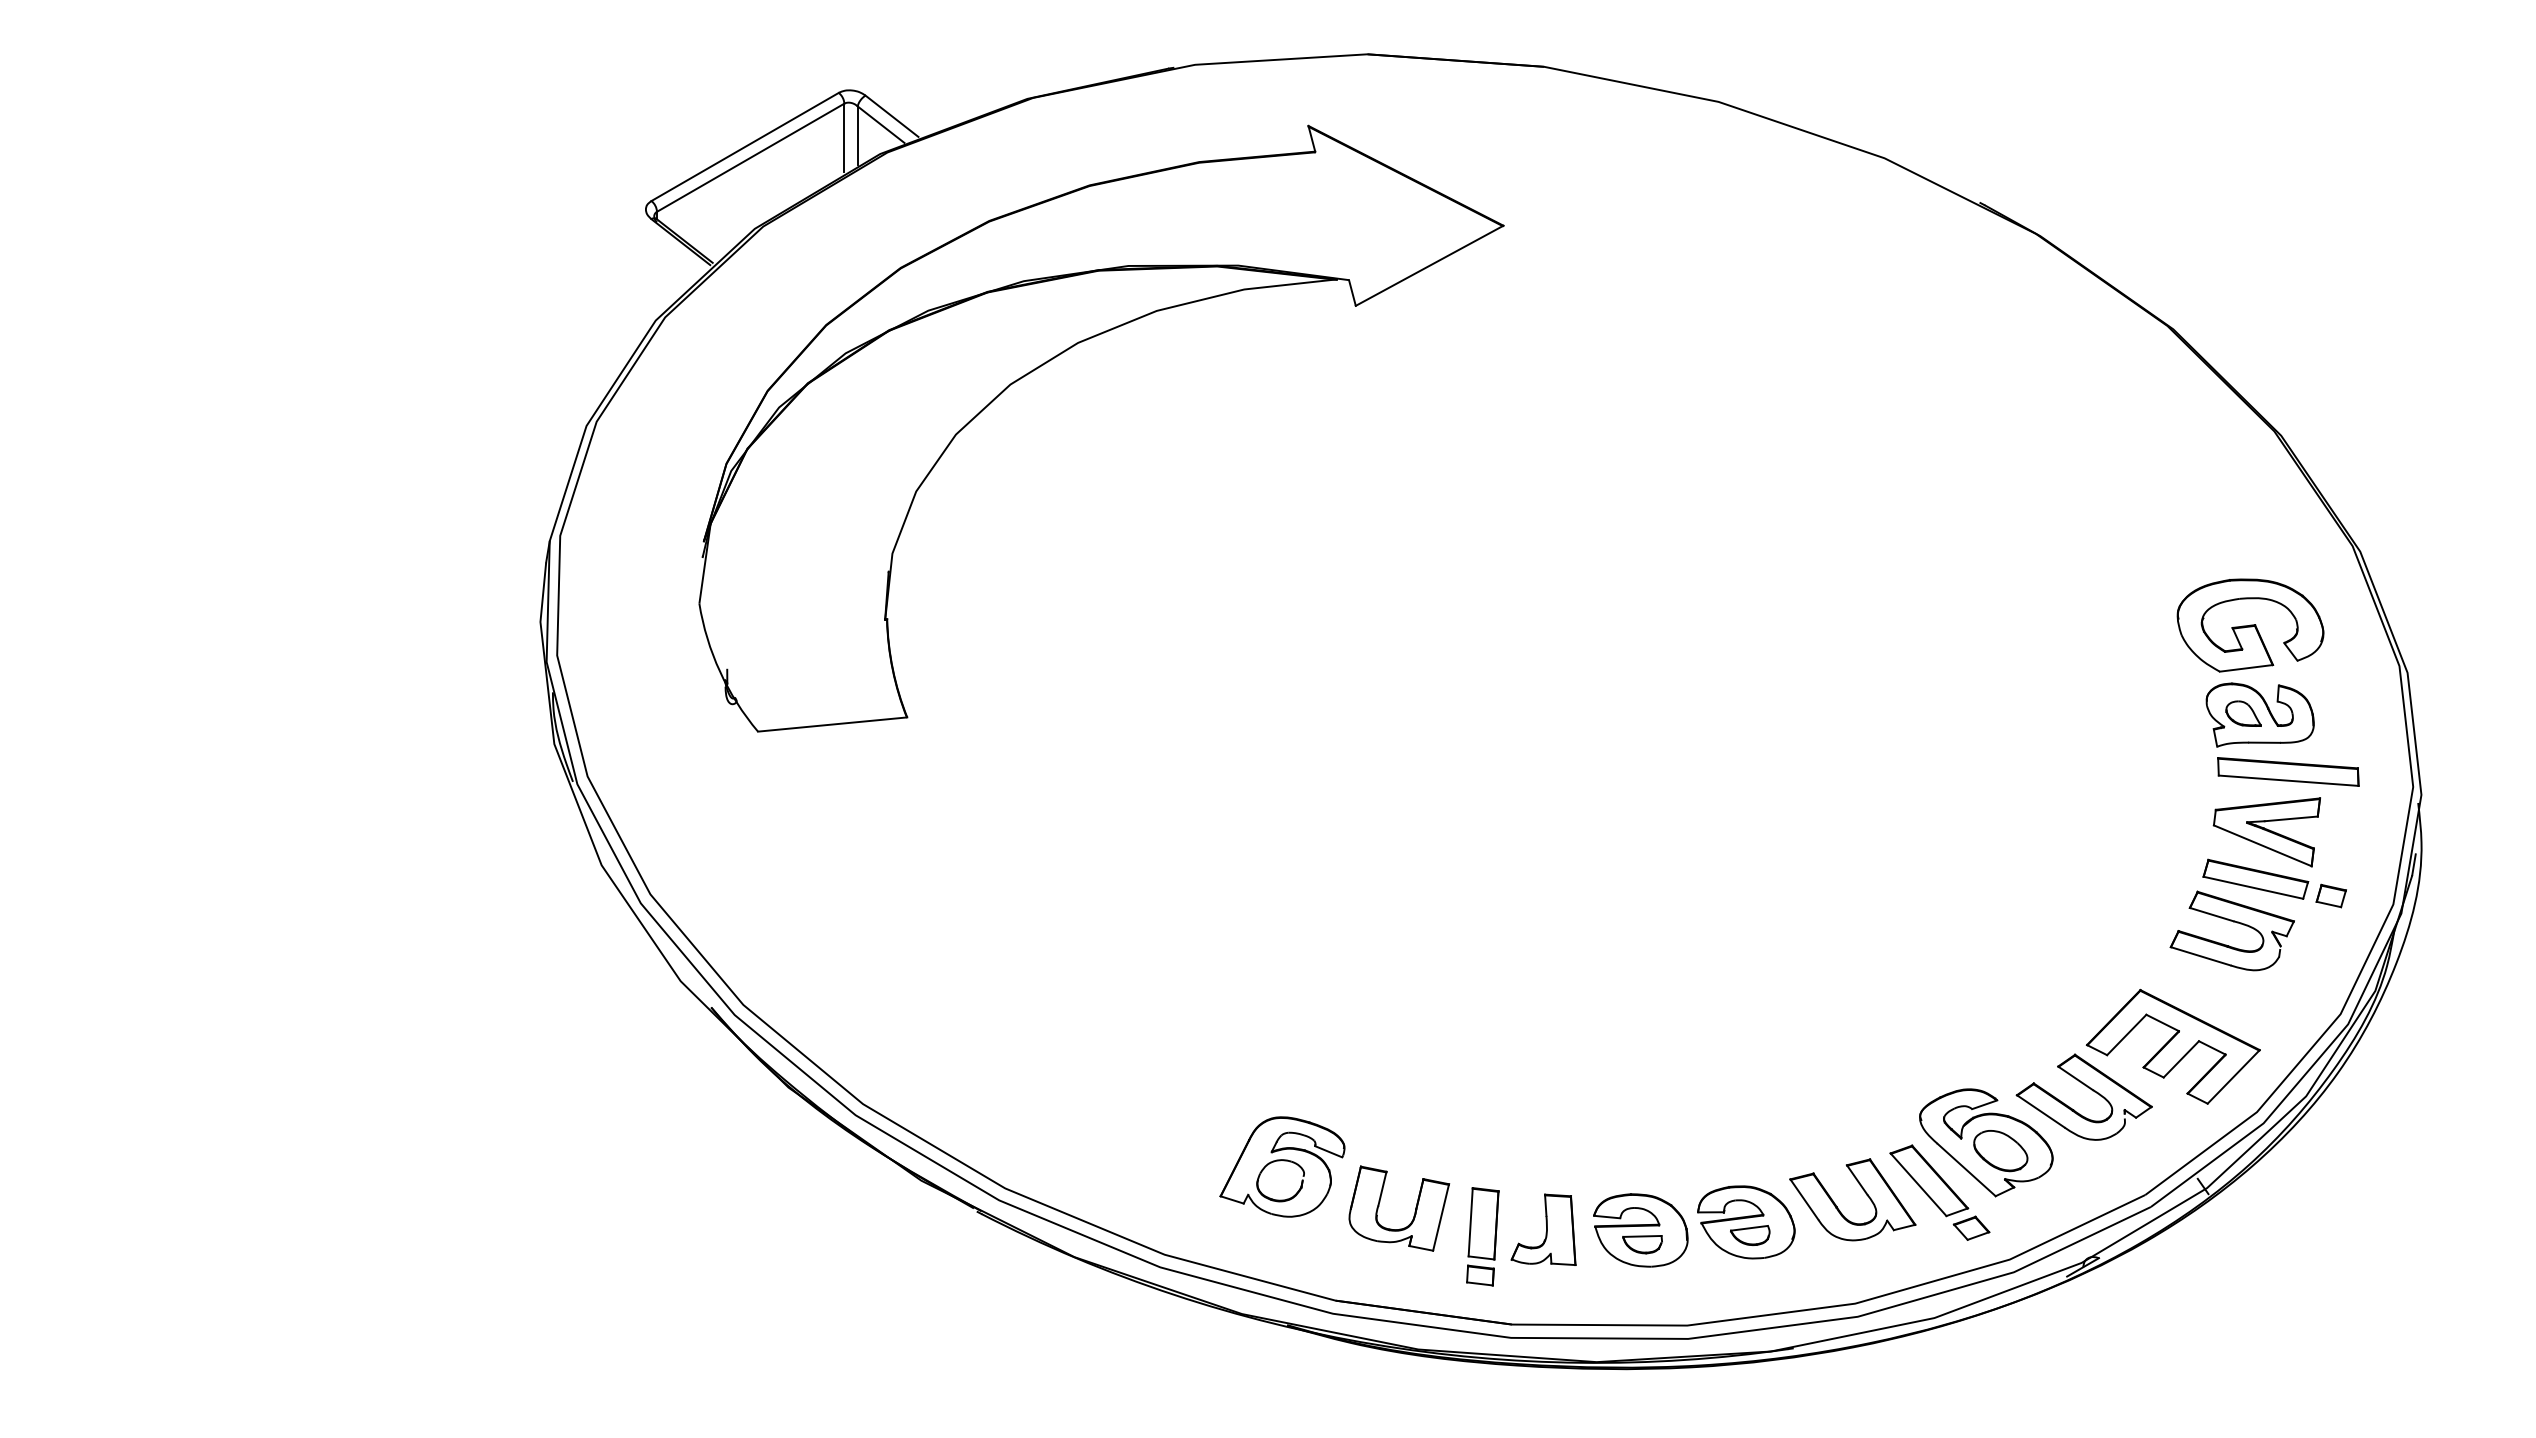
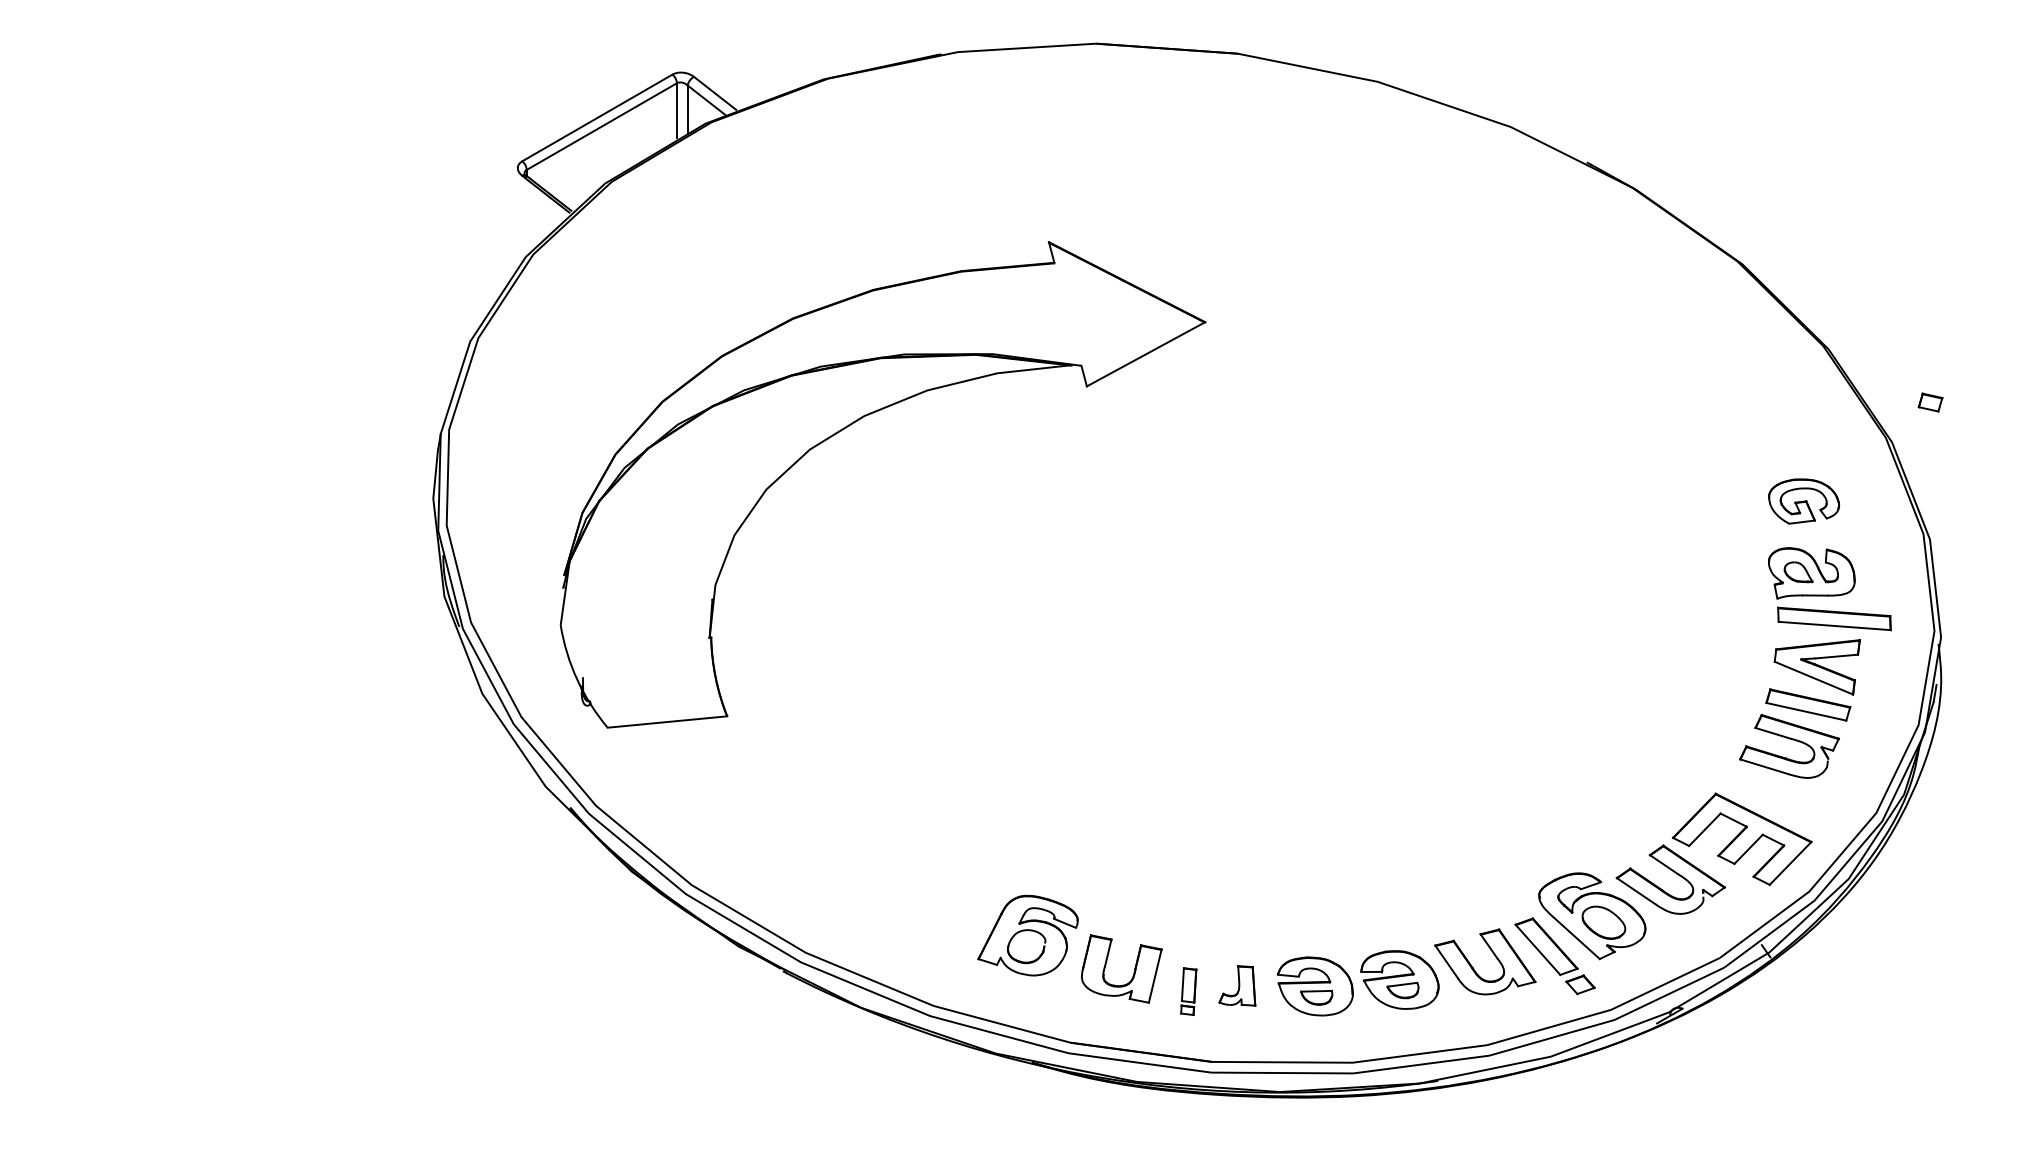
part: (1058, 356) -> (848, 427), moved
part: (2250, 625) -> (1804, 501), size x0.6
part: (2330, 895) -> (1929, 402), moved
part: (1543, 1229) -> (1237, 985), size x0.7
part: (1482, 1236) -> (1188, 991), size x0.6

